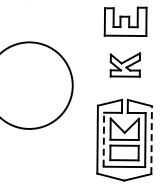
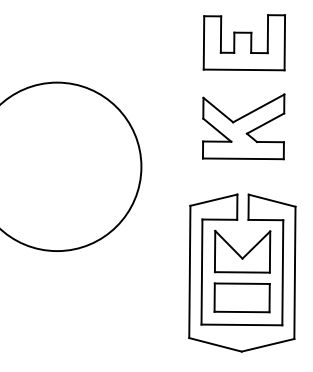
part: (125, 64) -> (244, 125), size x1.43
line: (103, 139) -> (201, 271), dashed -> solid
line: (151, 140) -> (294, 273), dashed -> solid

